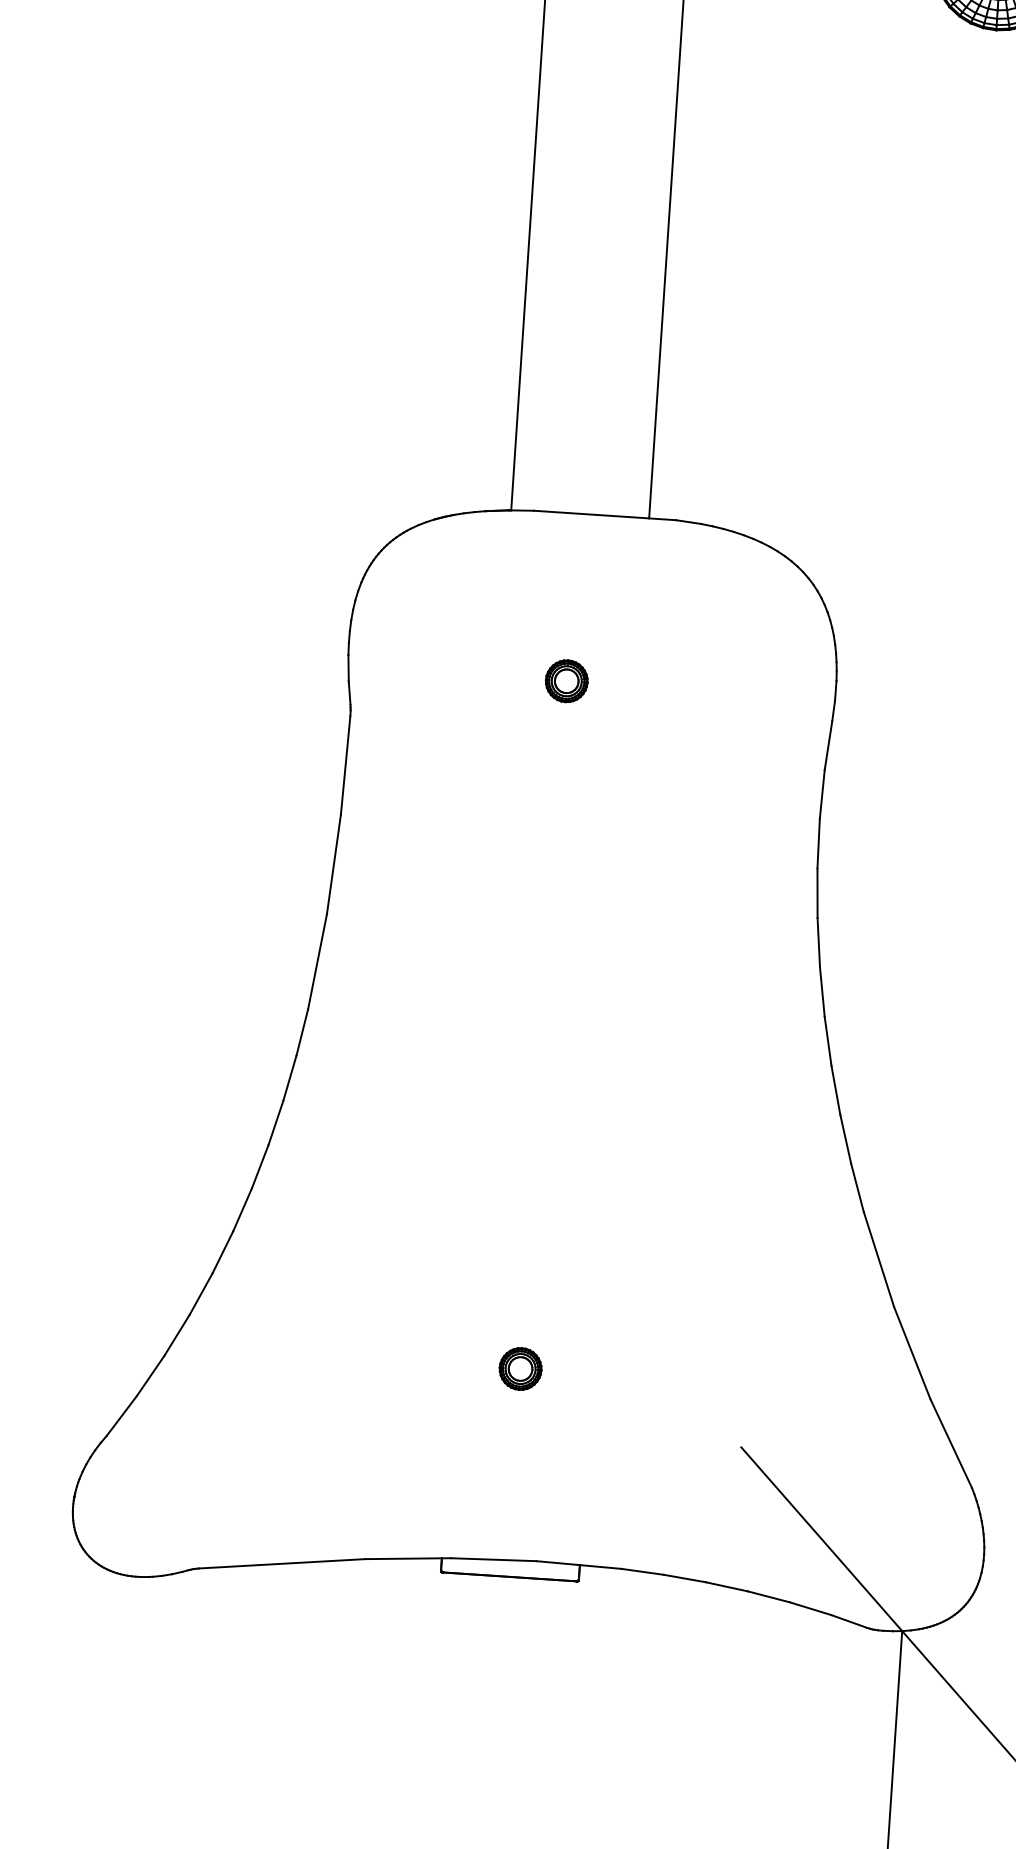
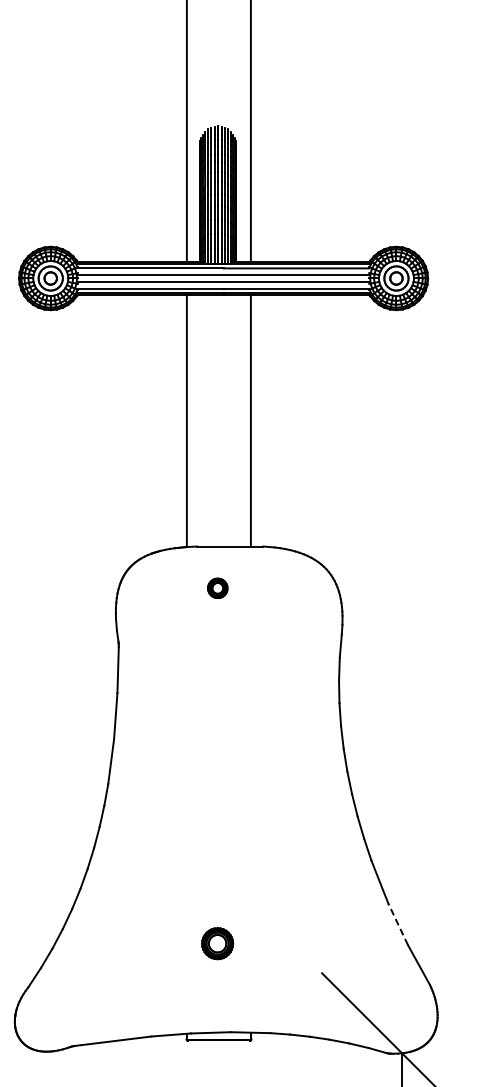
part: (566, 679) -> (217, 587), moved
line: (912, 1353) -> (398, 924), solid -> dashed
part: (520, 1368) -> (217, 943), size x1.6

